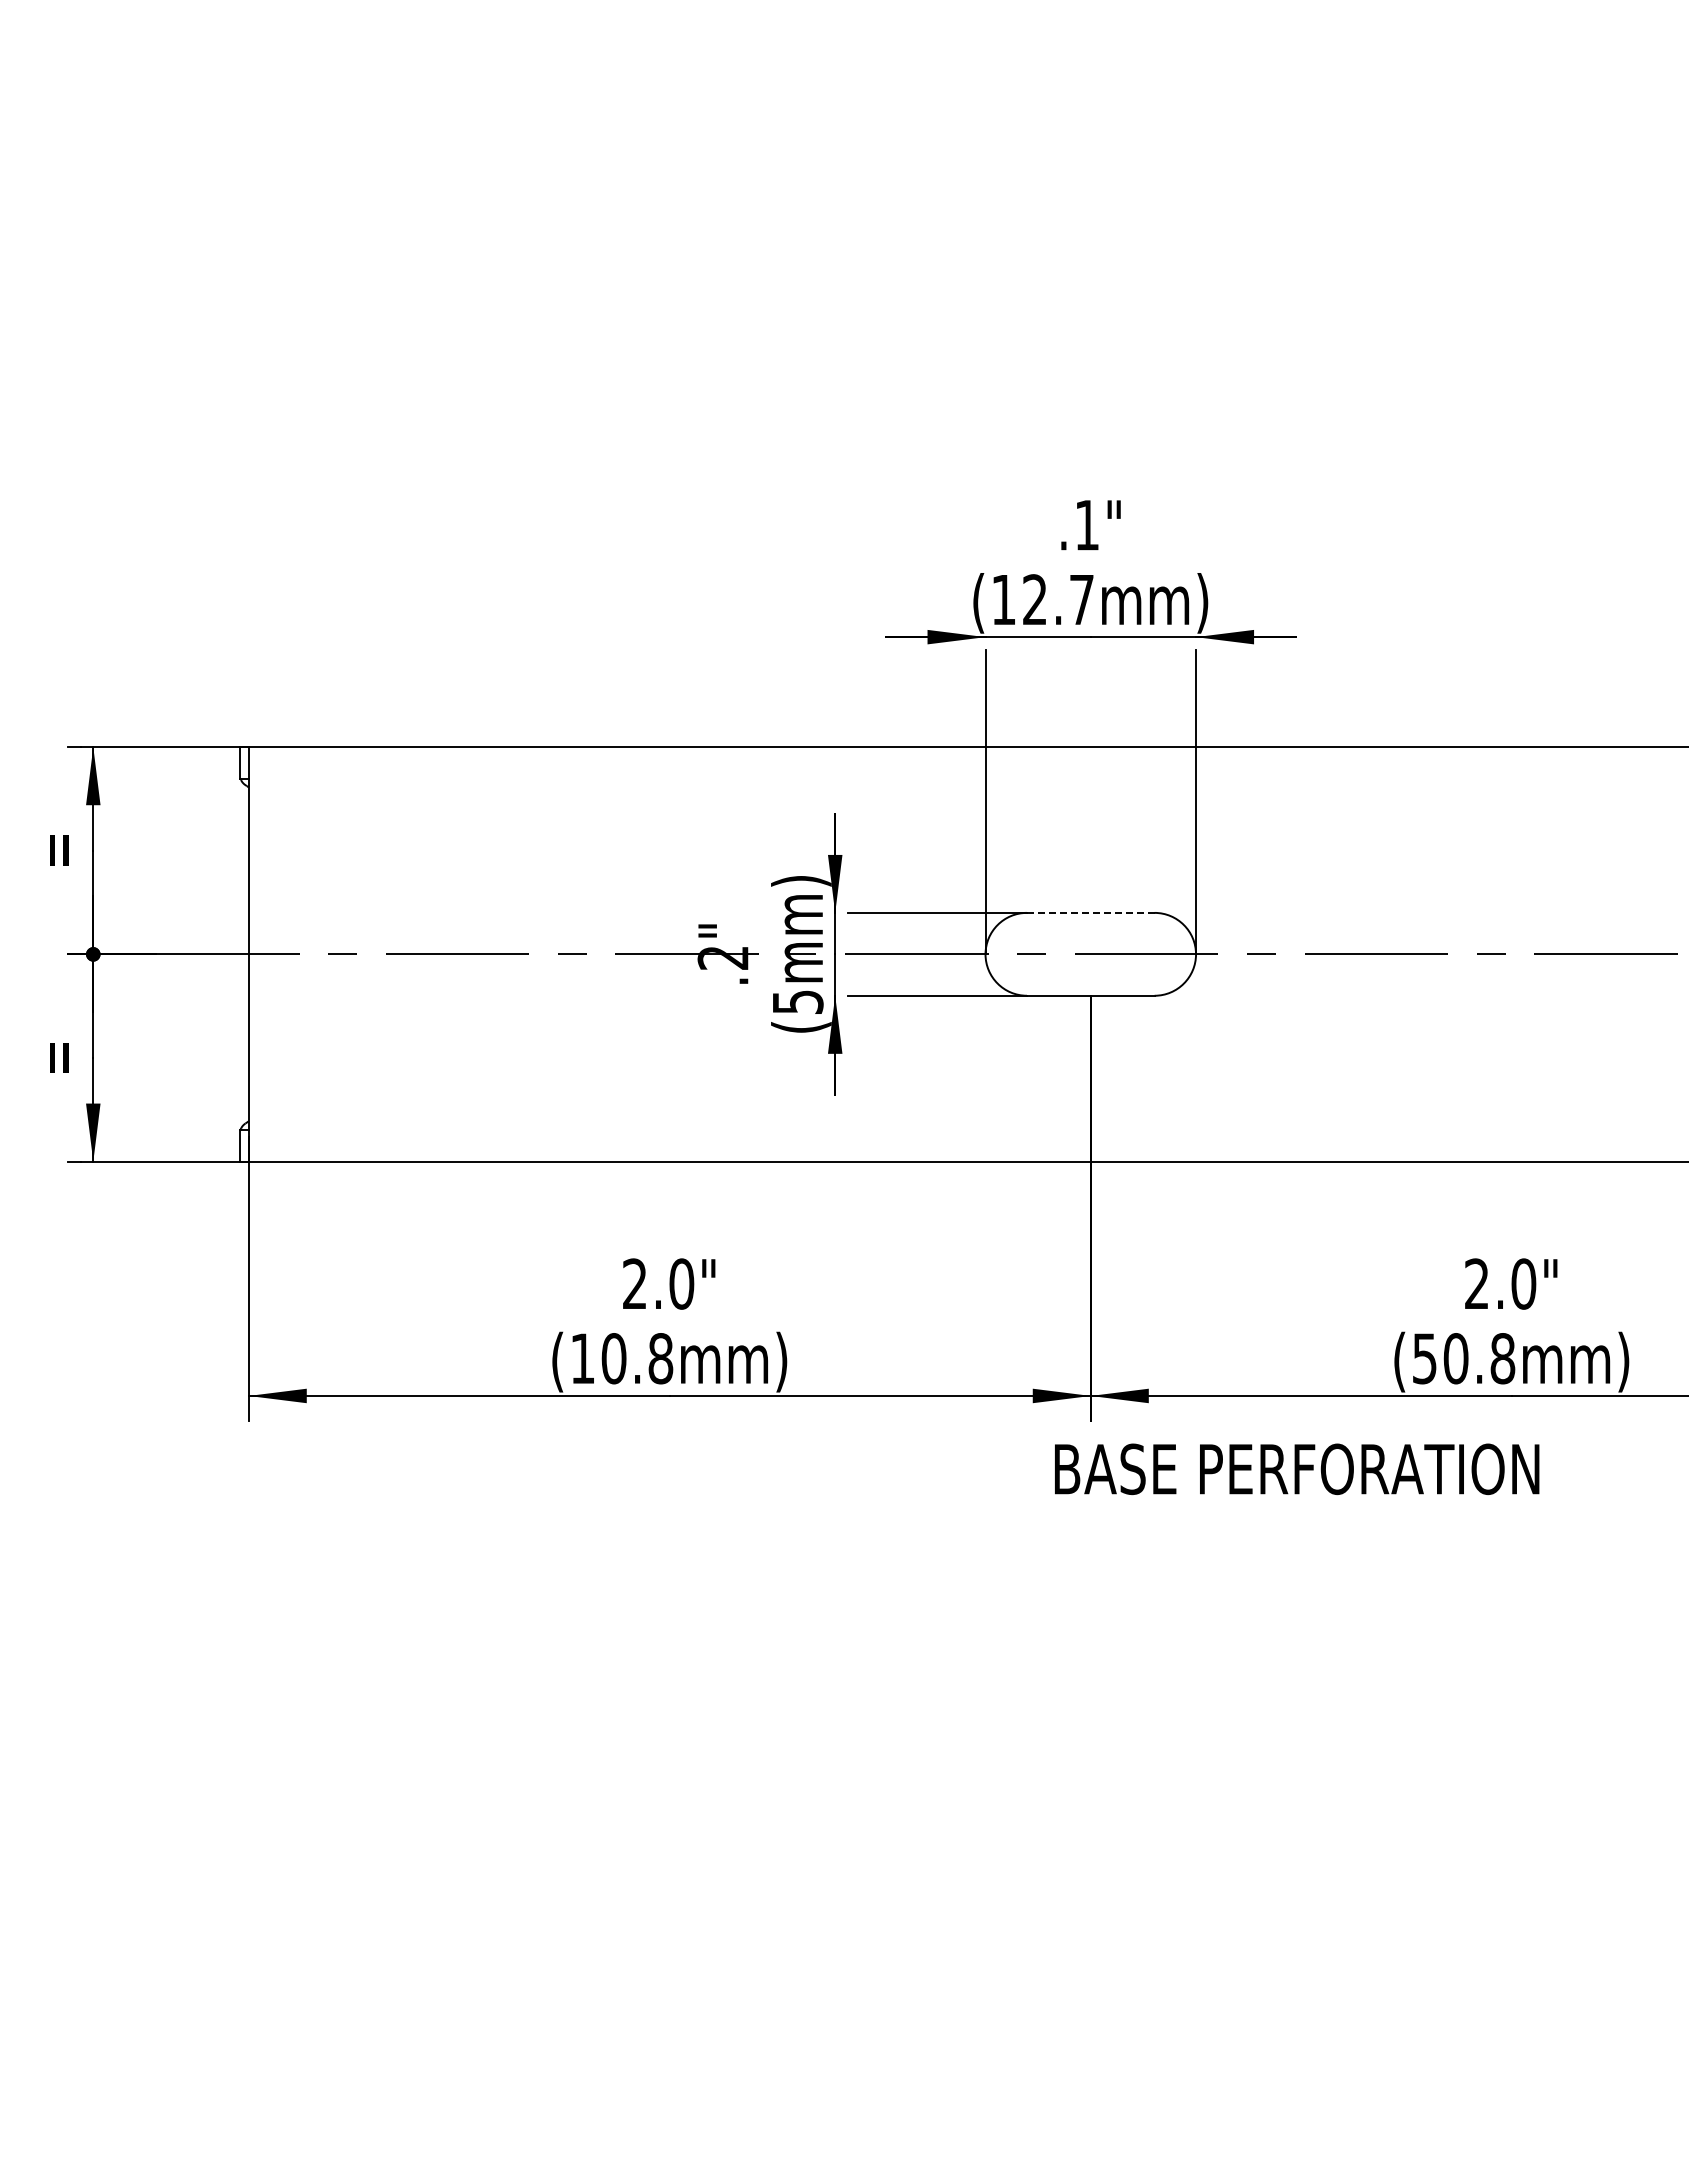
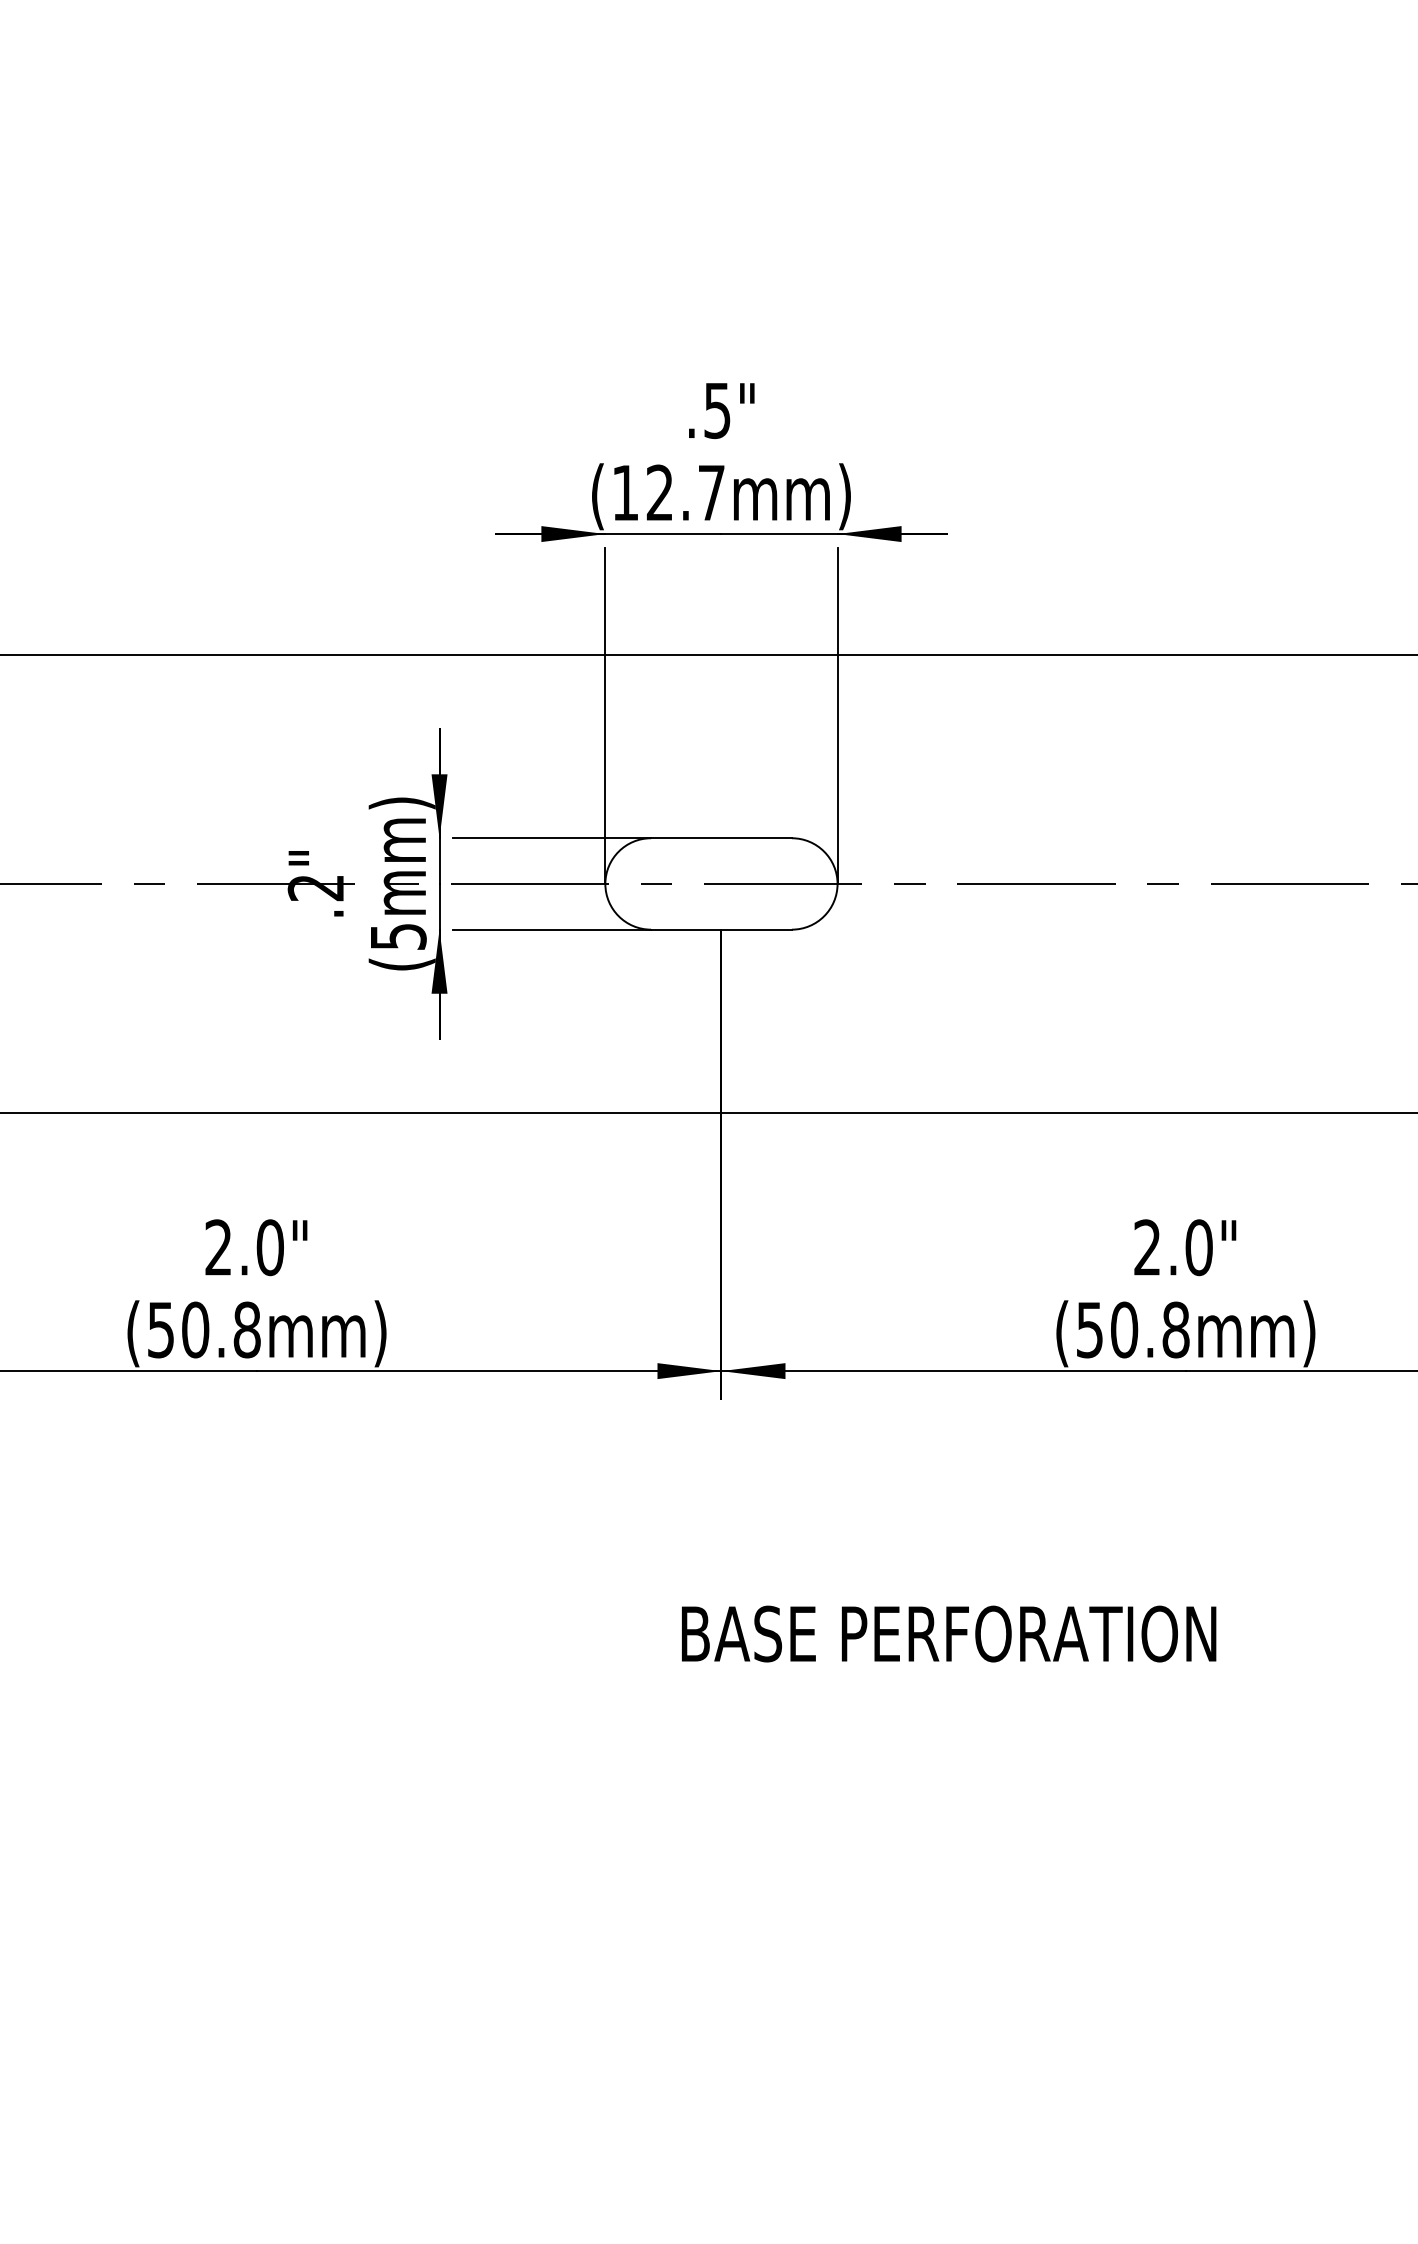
text: (1086, 525) -> (716, 410), .1" -> .5"
line: (1090, 912) -> (721, 837), dashed -> solid
text: (582, 1358) -> (160, 1329), (10.8mm) -> (50.8mm)
text: (1297, 1469) -> (949, 1634), moved

